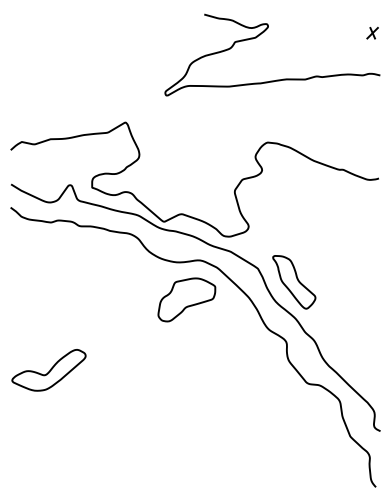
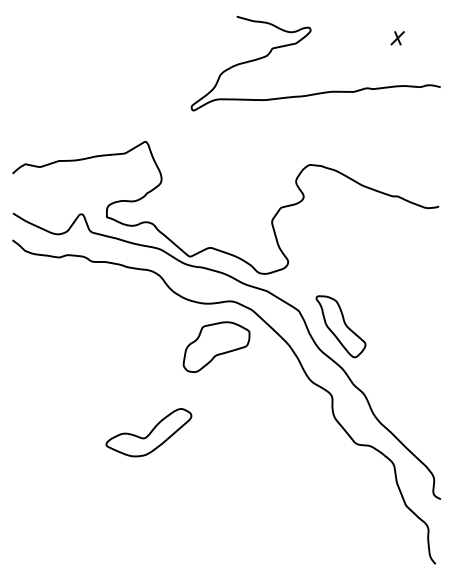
part: (372, 33) -> (397, 38), moved
part: (48, 370) -> (148, 432), moved

